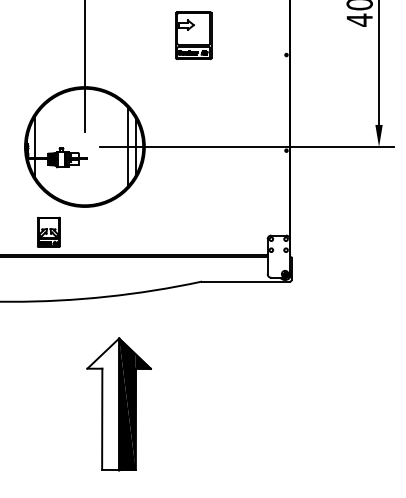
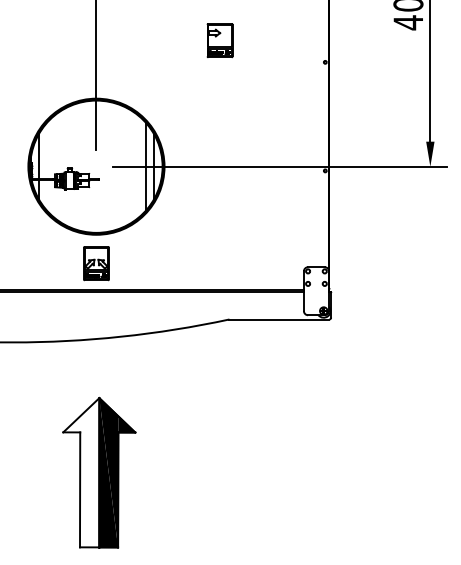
part: (193, 35) -> (219, 40), size x0.62
part: (48, 232) -> (96, 263), moved
part: (119, 404) -> (99, 472), moved

